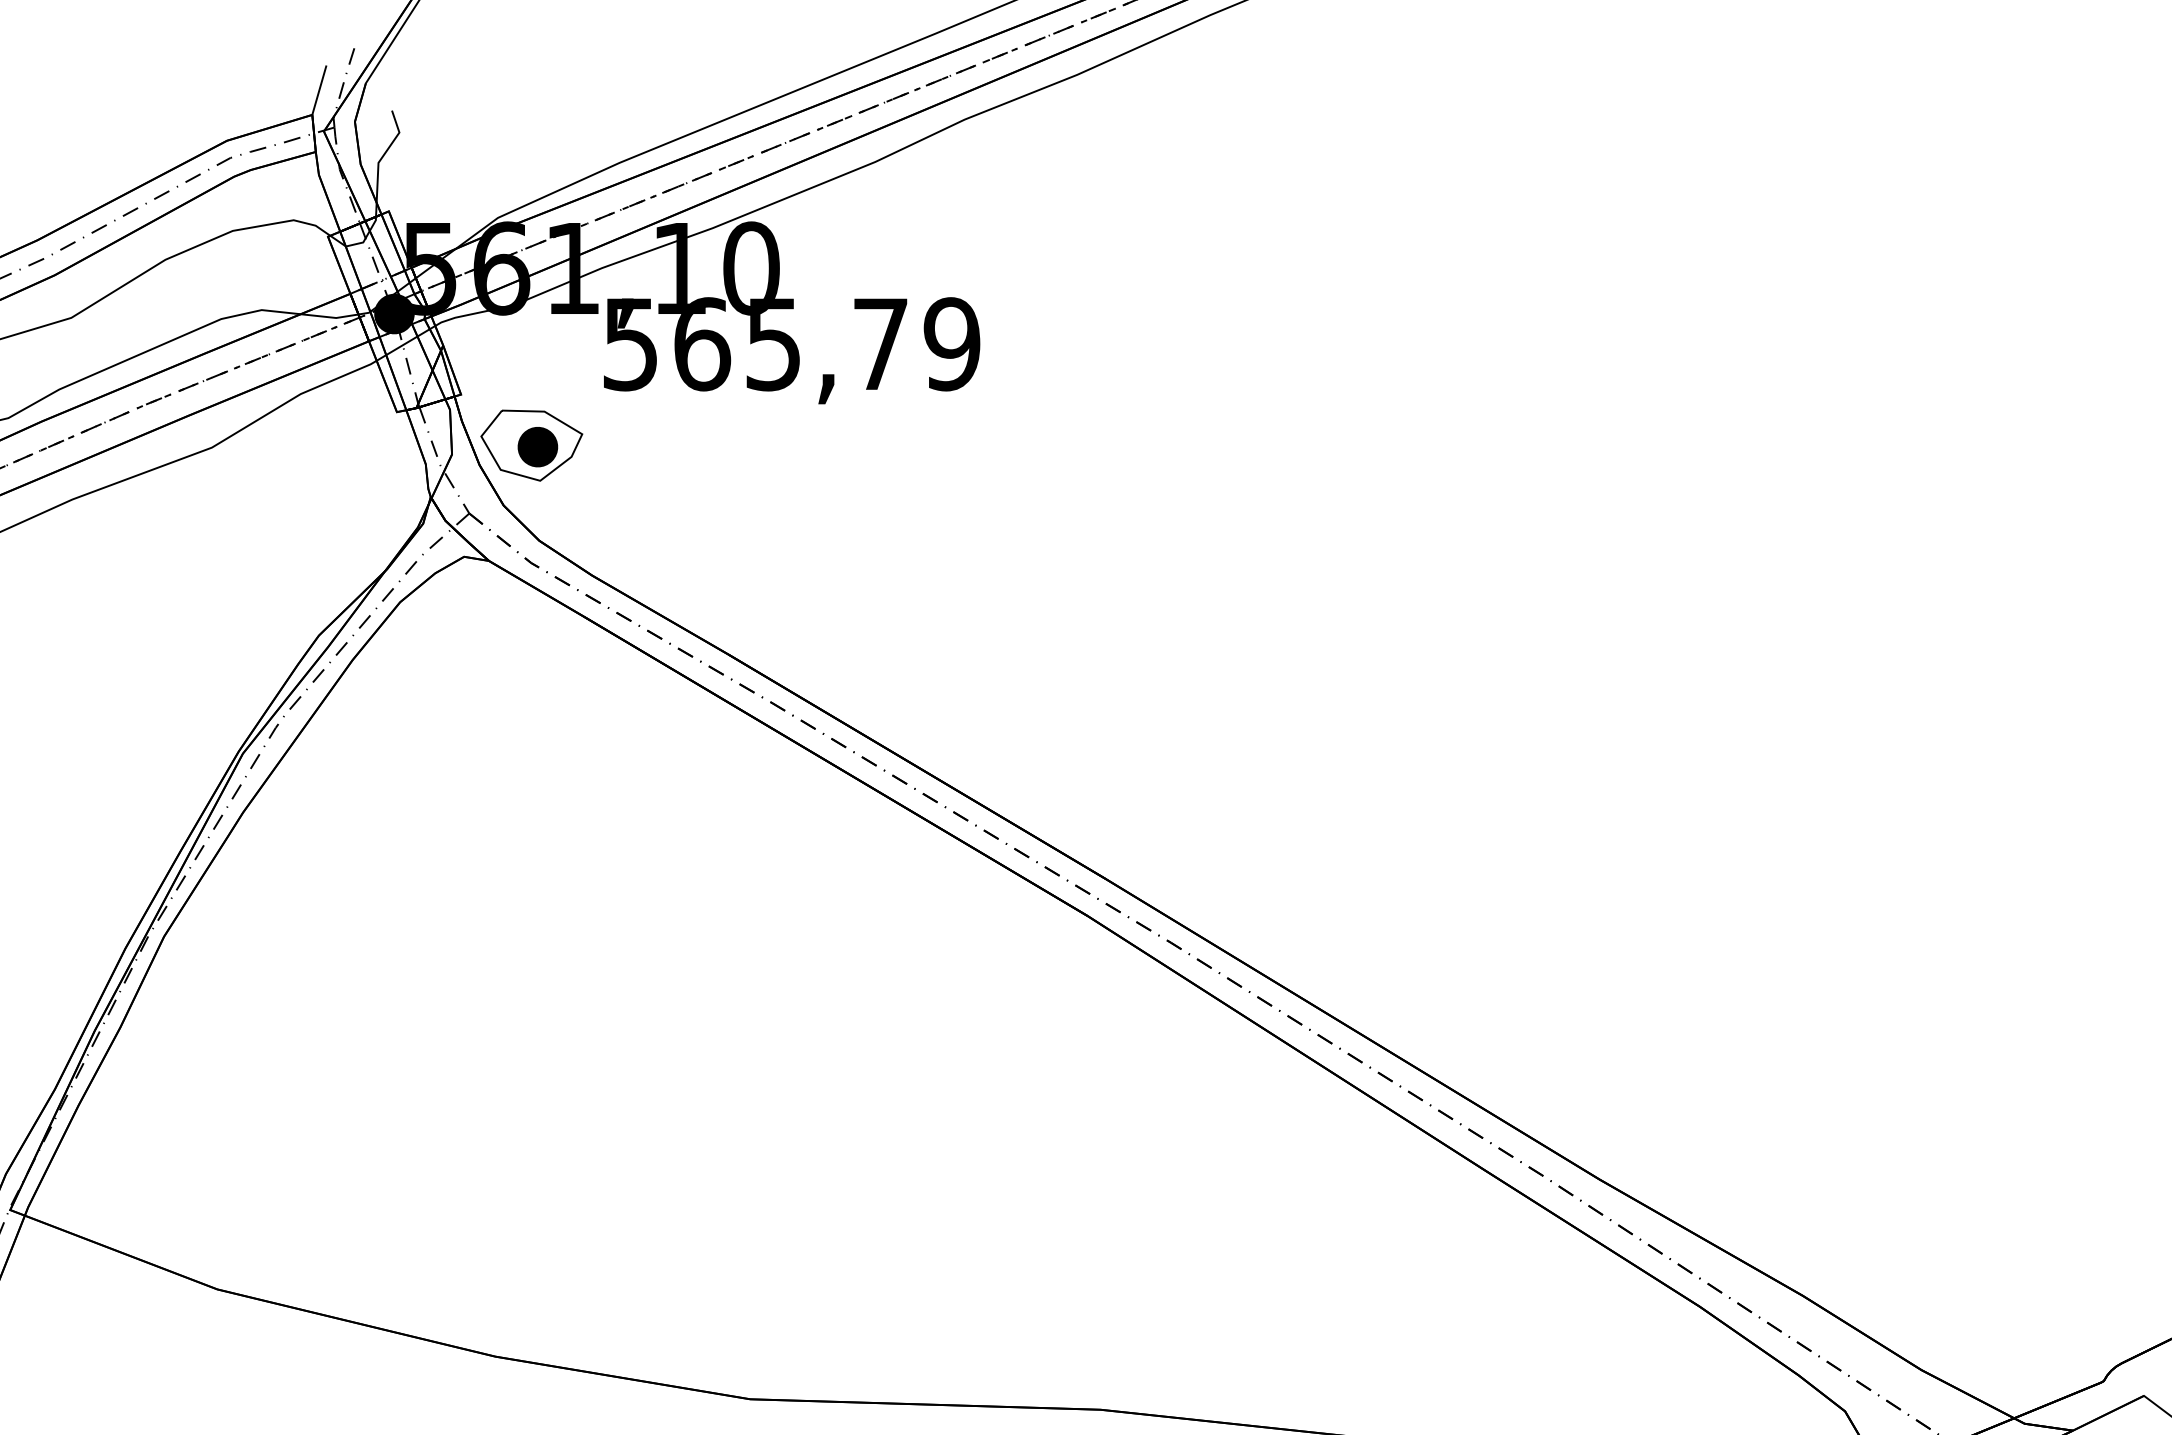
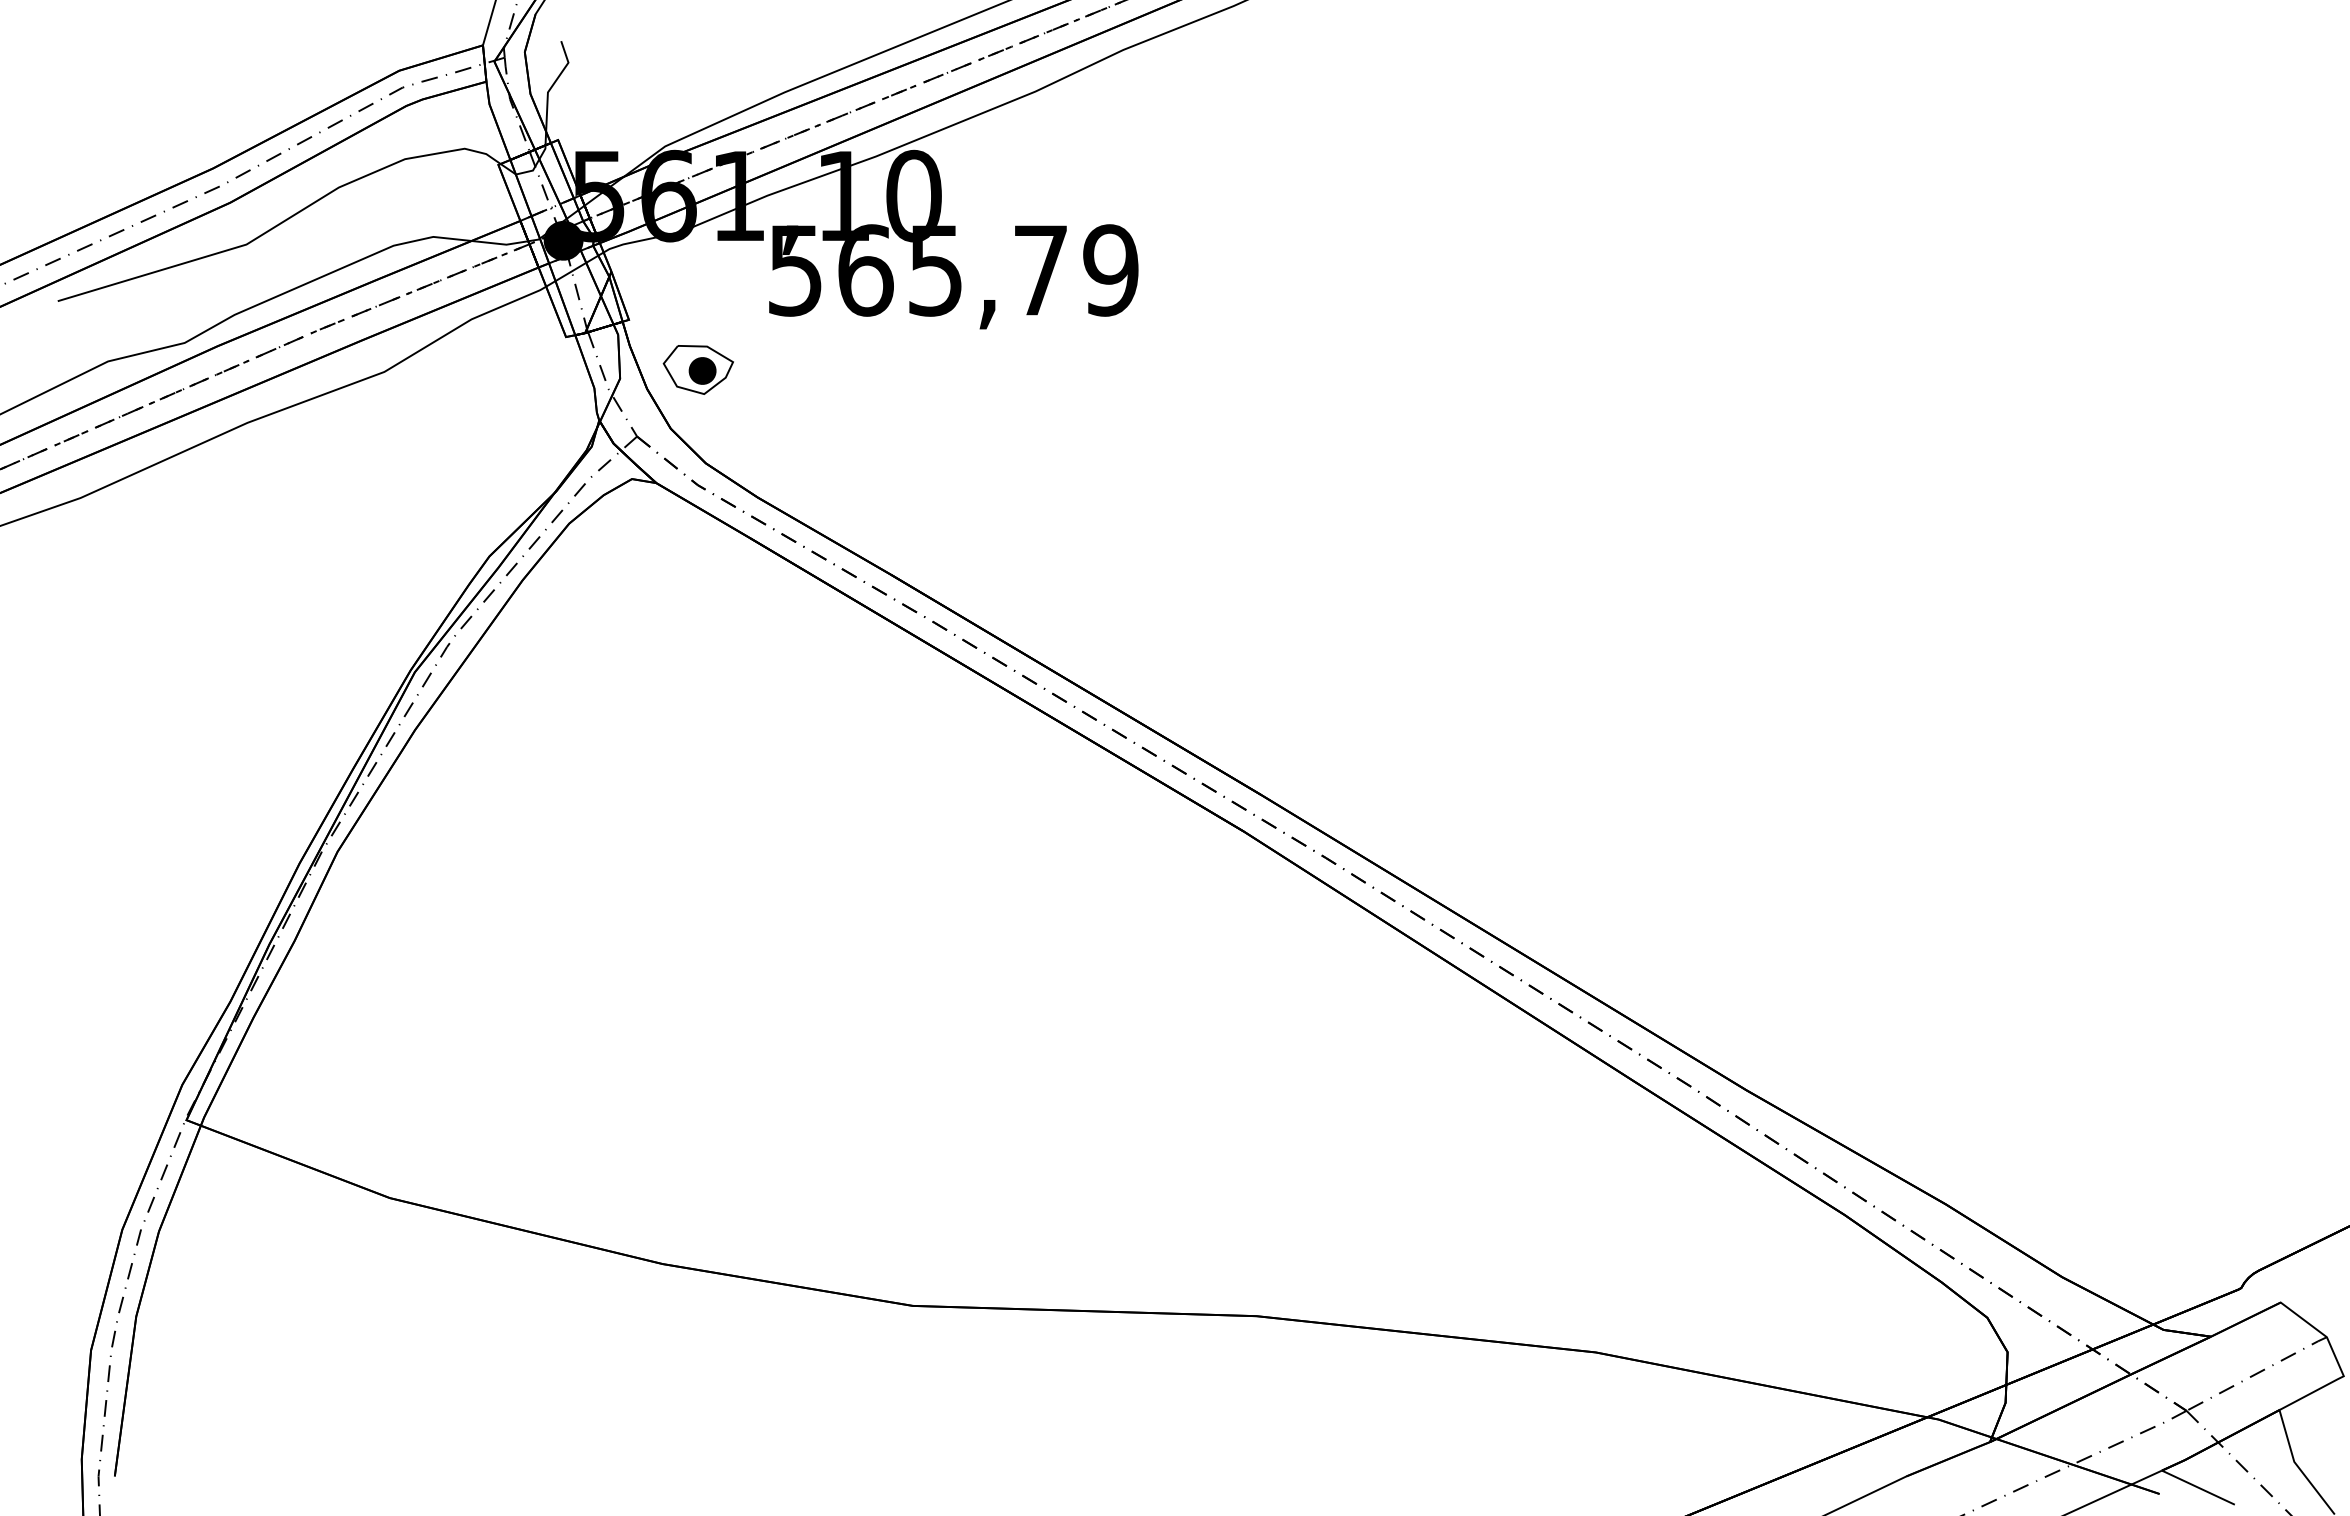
part: (531, 445) -> (698, 369), size x0.7

